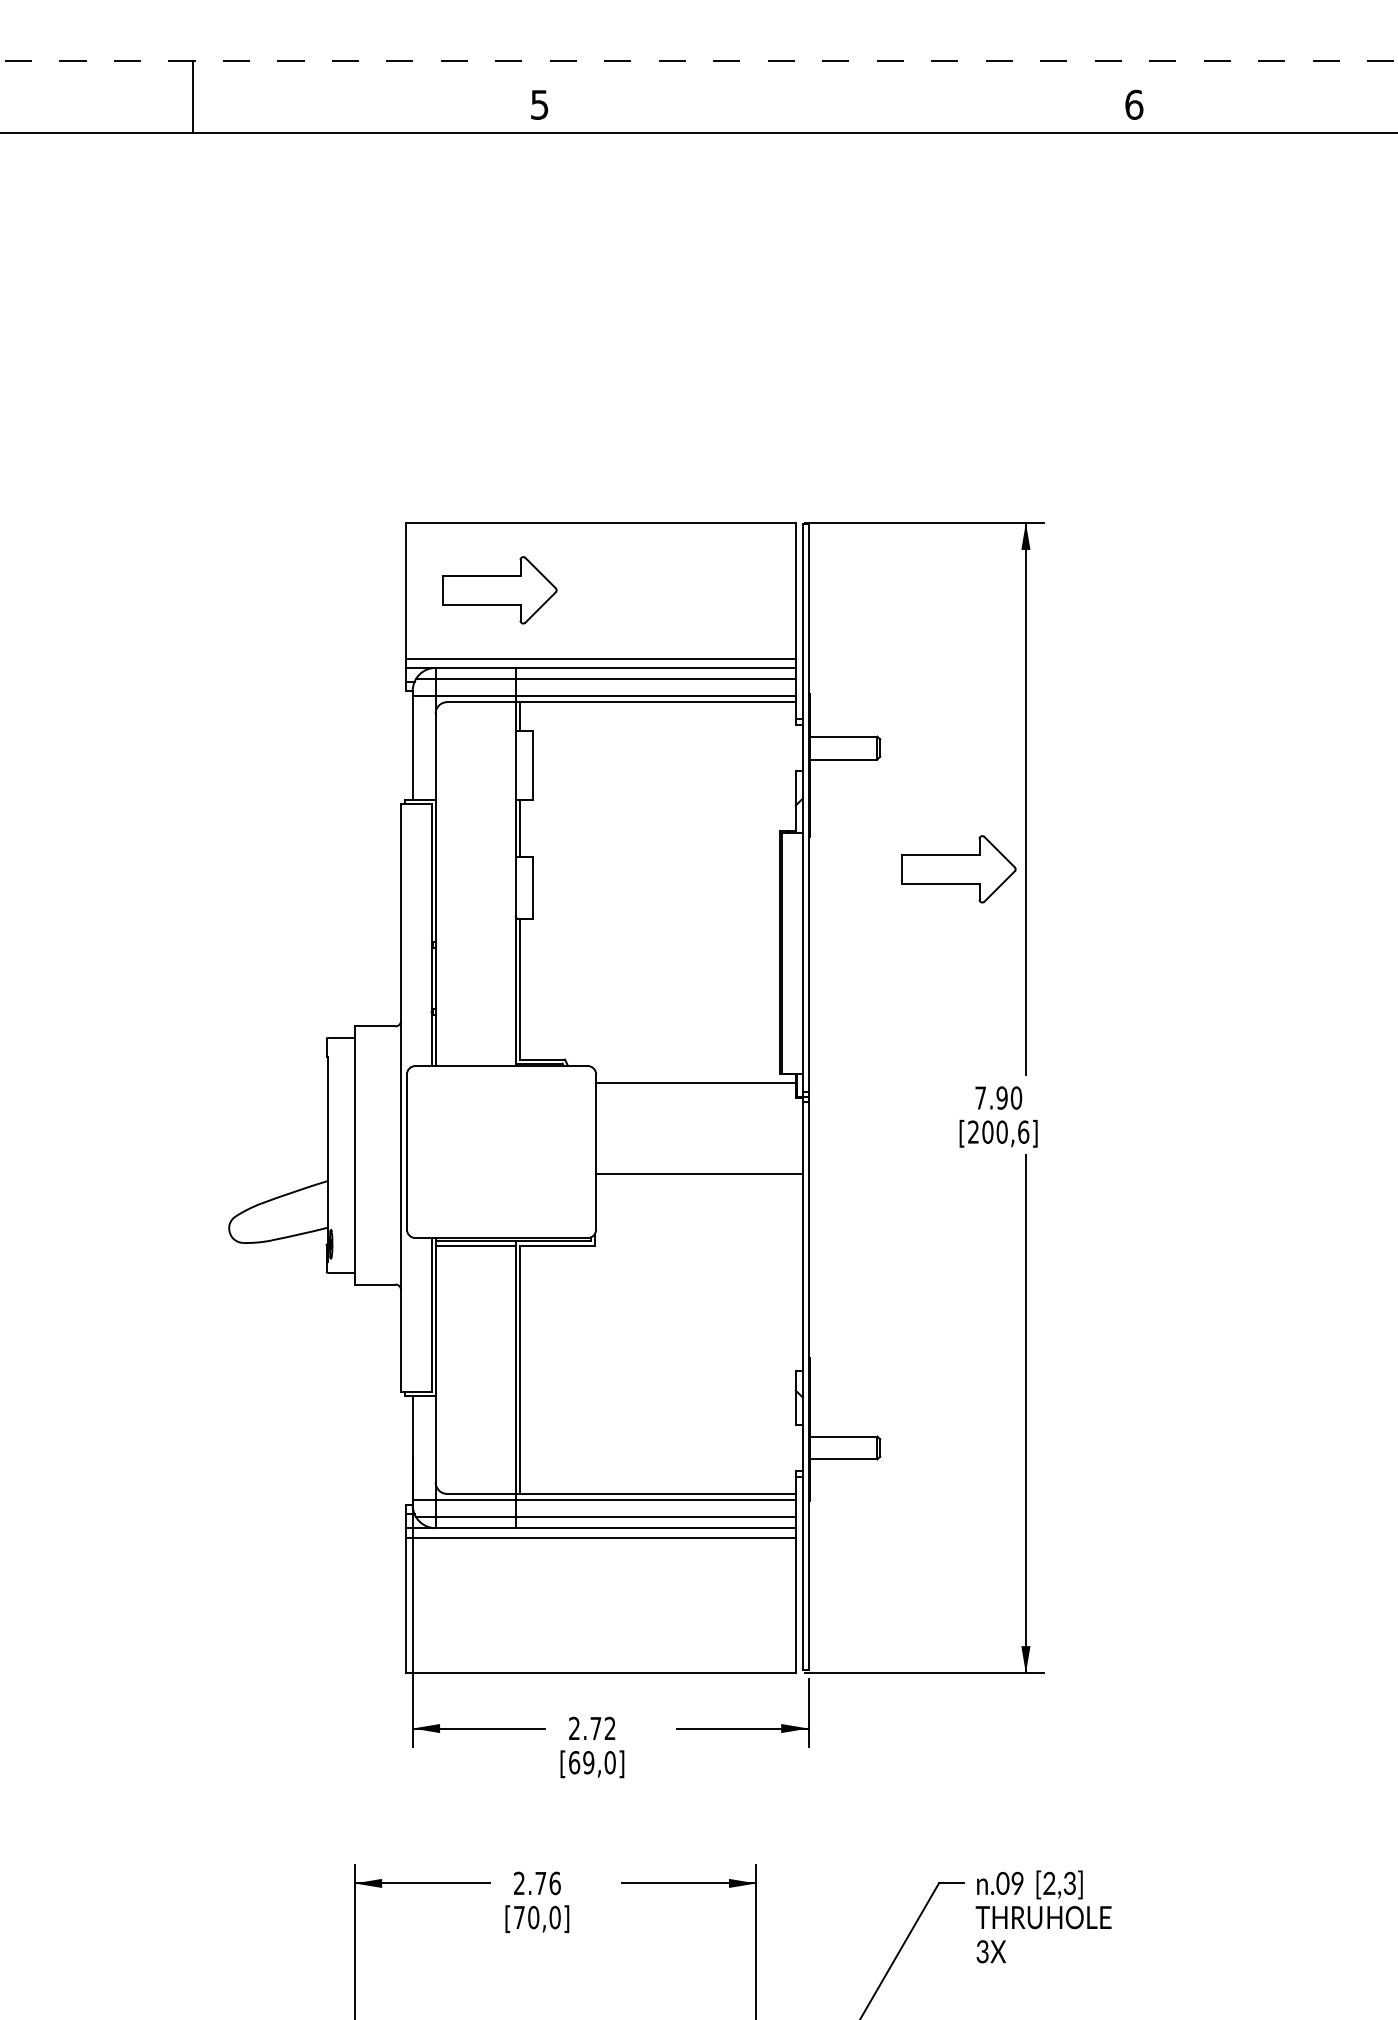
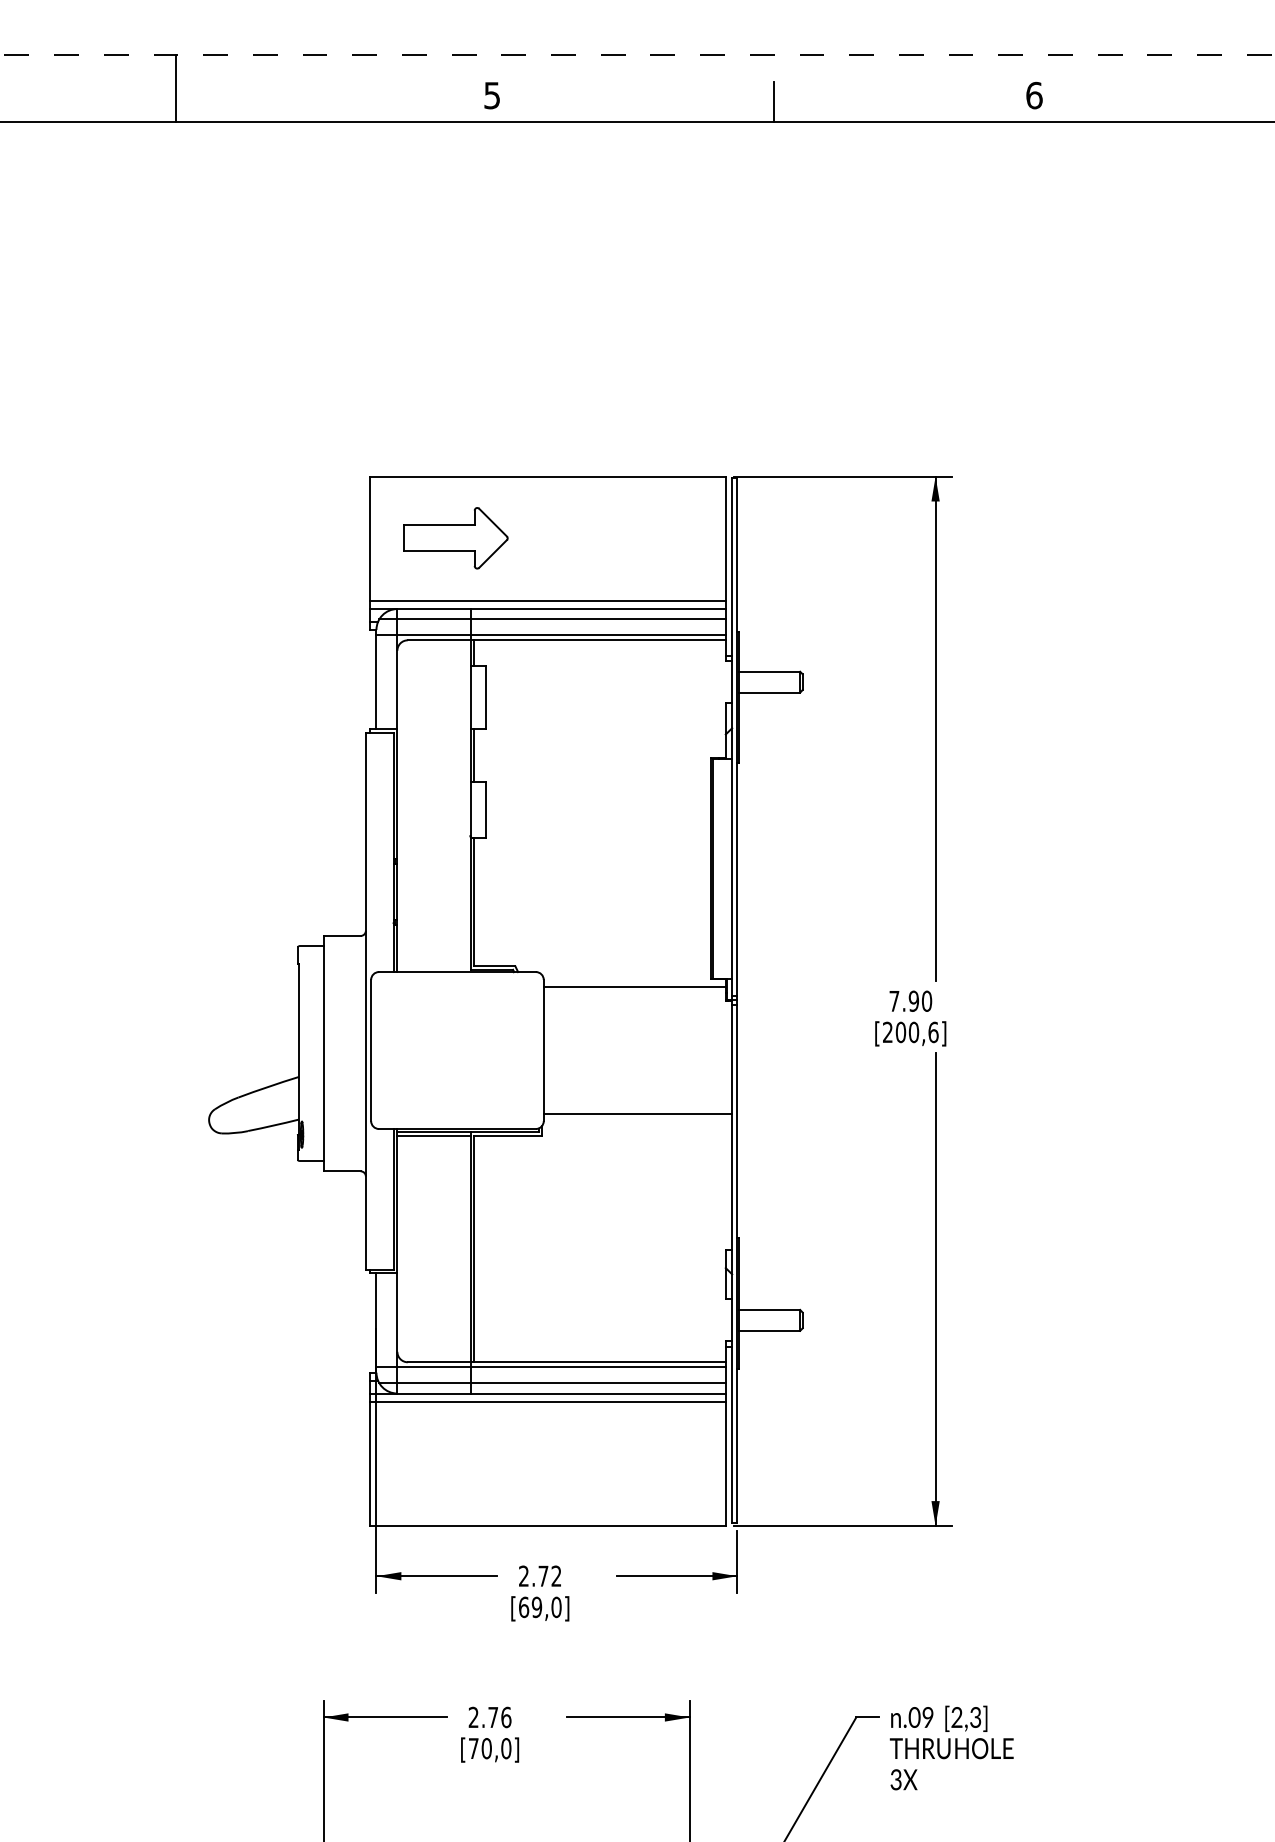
line: (848, 111) -> (773, 101), added
part: (958, 869) -> (874, 792), removed
line: (699, 1174) -> (637, 1113), moved

